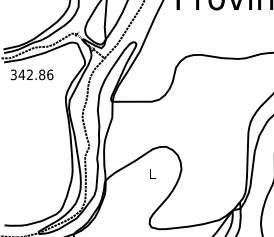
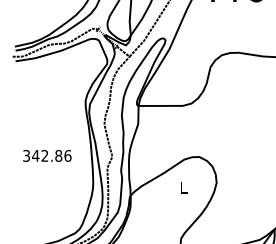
text: (31, 74) -> (46, 155), moved

